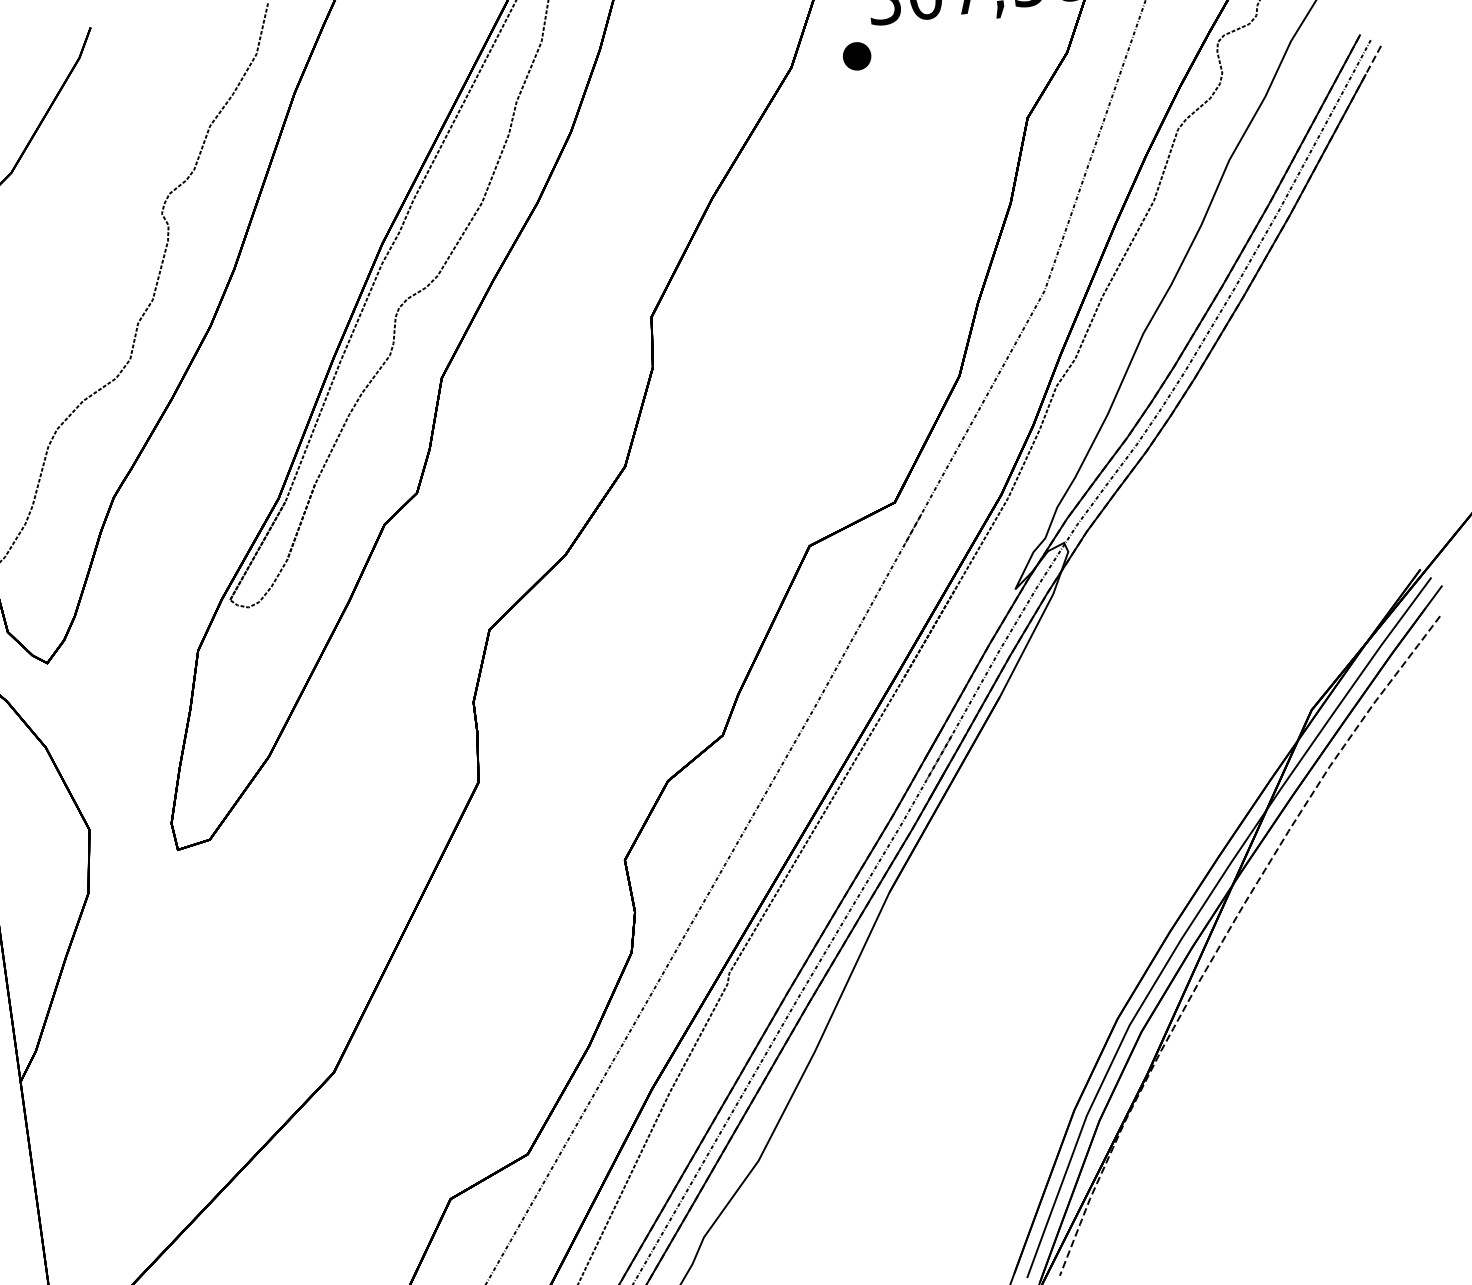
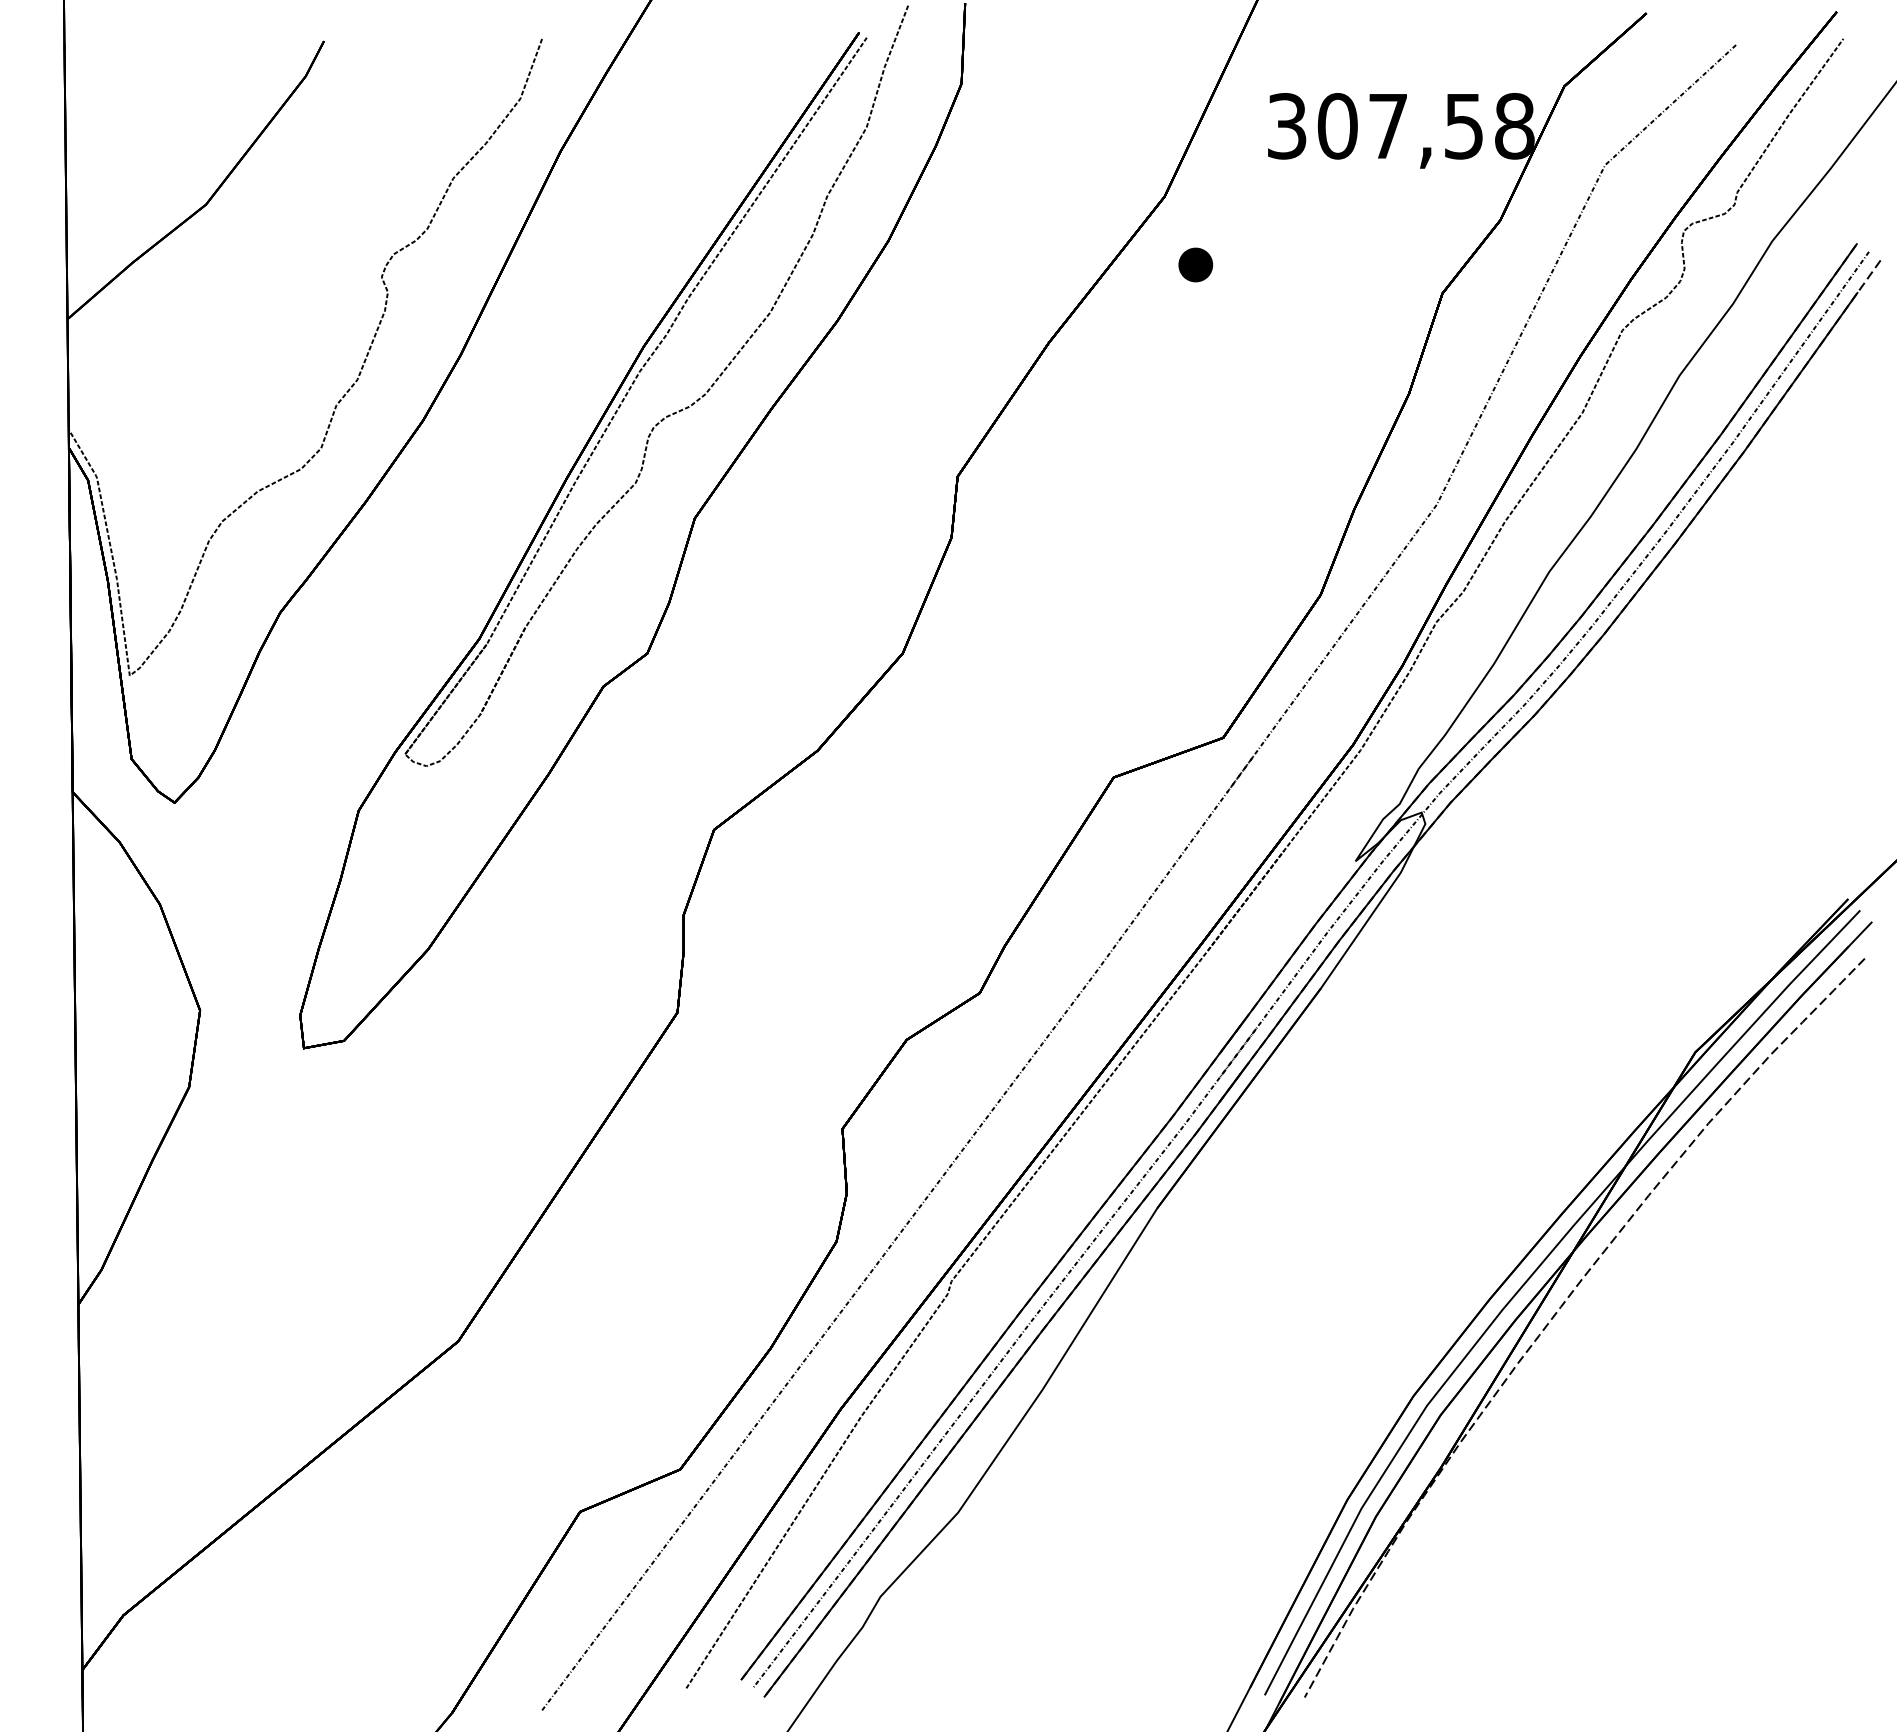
part: (856, 55) -> (1195, 264), moved

